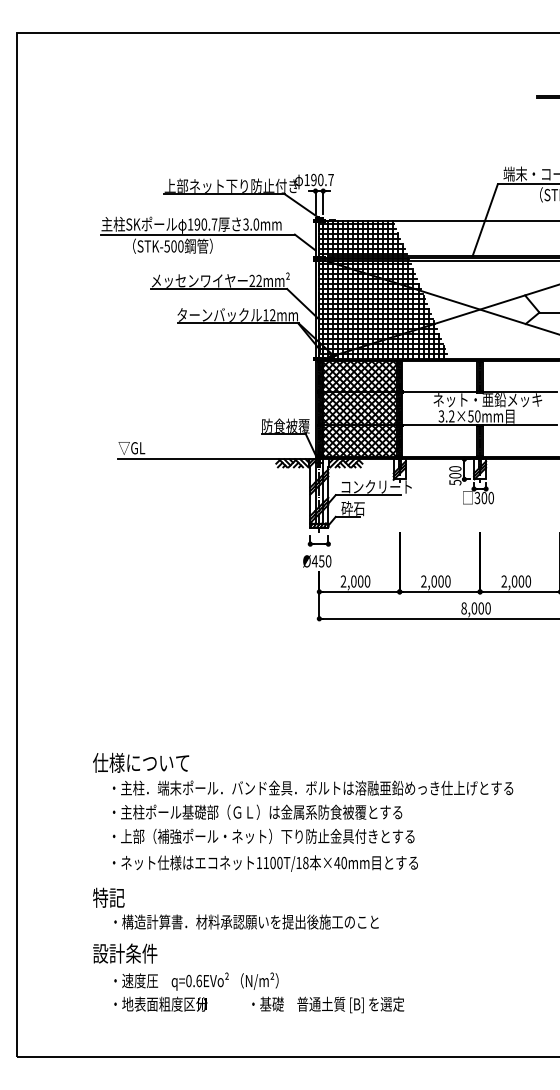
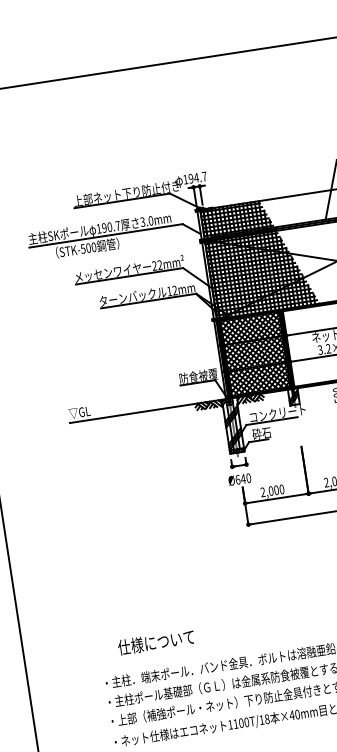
text: (320, 179) -> (196, 177), 190.7 -> 194.7
text: (317, 561) -> (240, 479), Ø450 -> Ø640
text: (141, 762) -> (156, 641), moved

